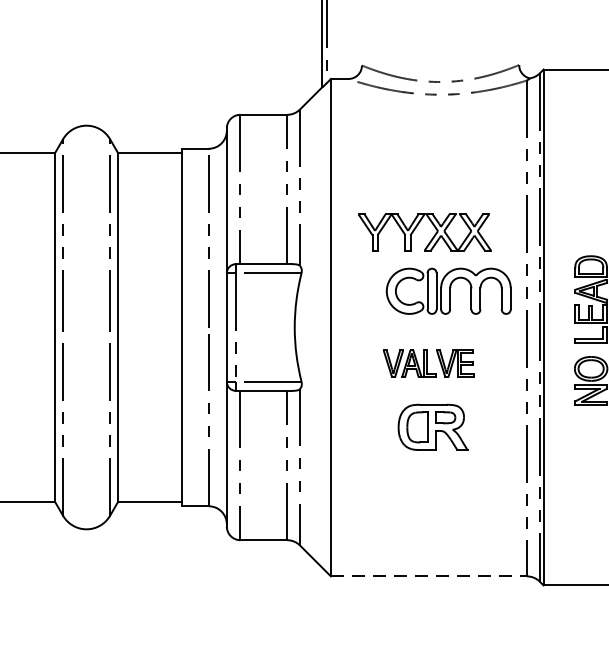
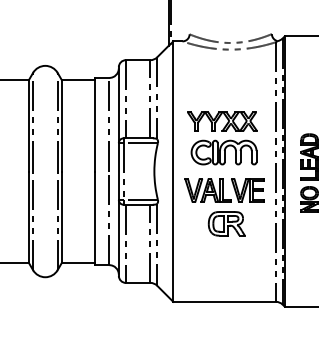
part: (447, 291) -> (223, 152), moved
part: (428, 363) -> (224, 190), size x1.67
line: (430, 575) -> (225, 301), dashed -> solid

